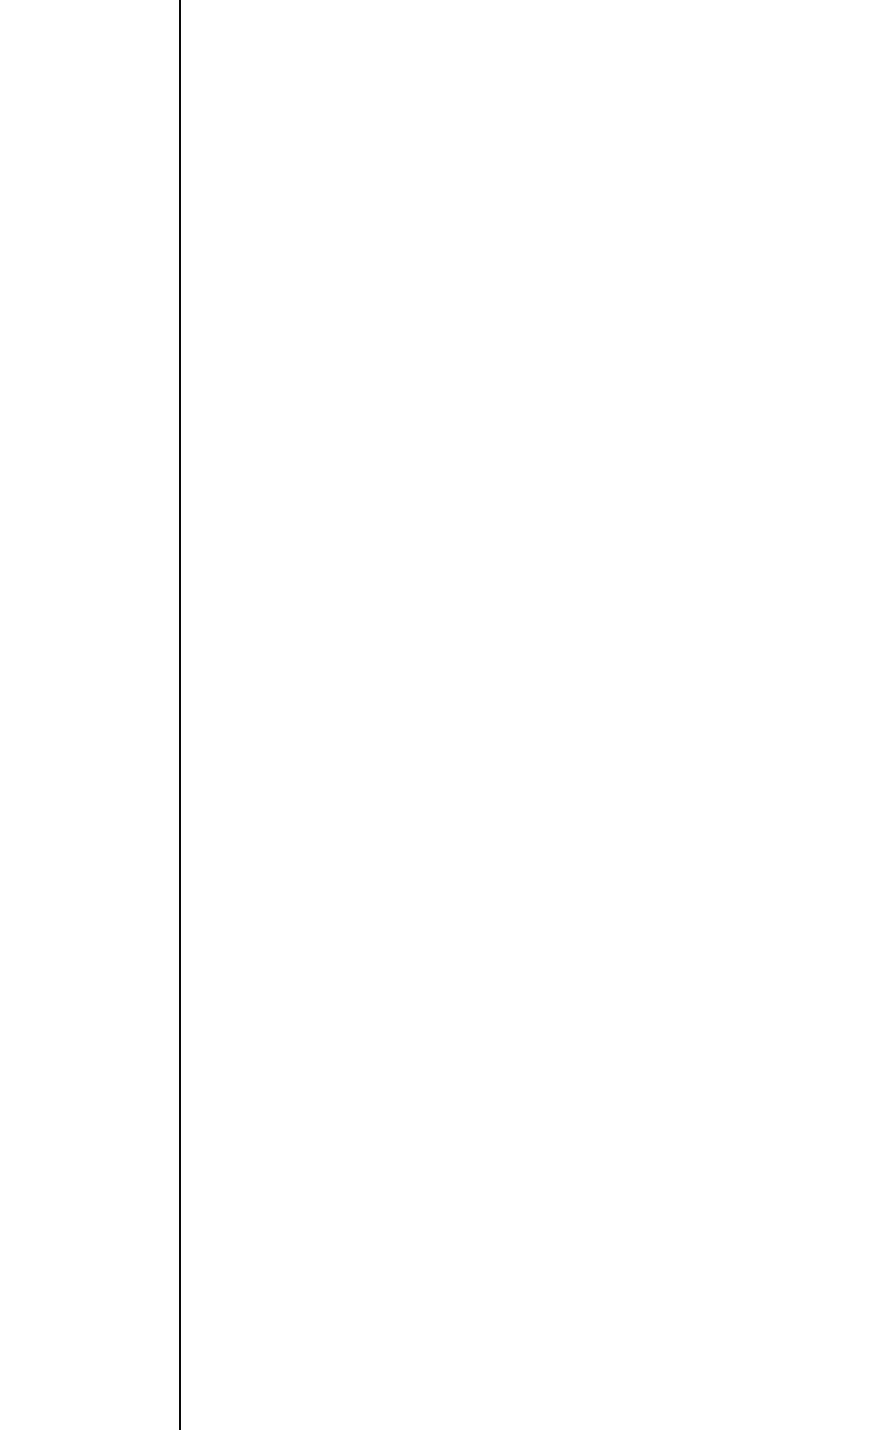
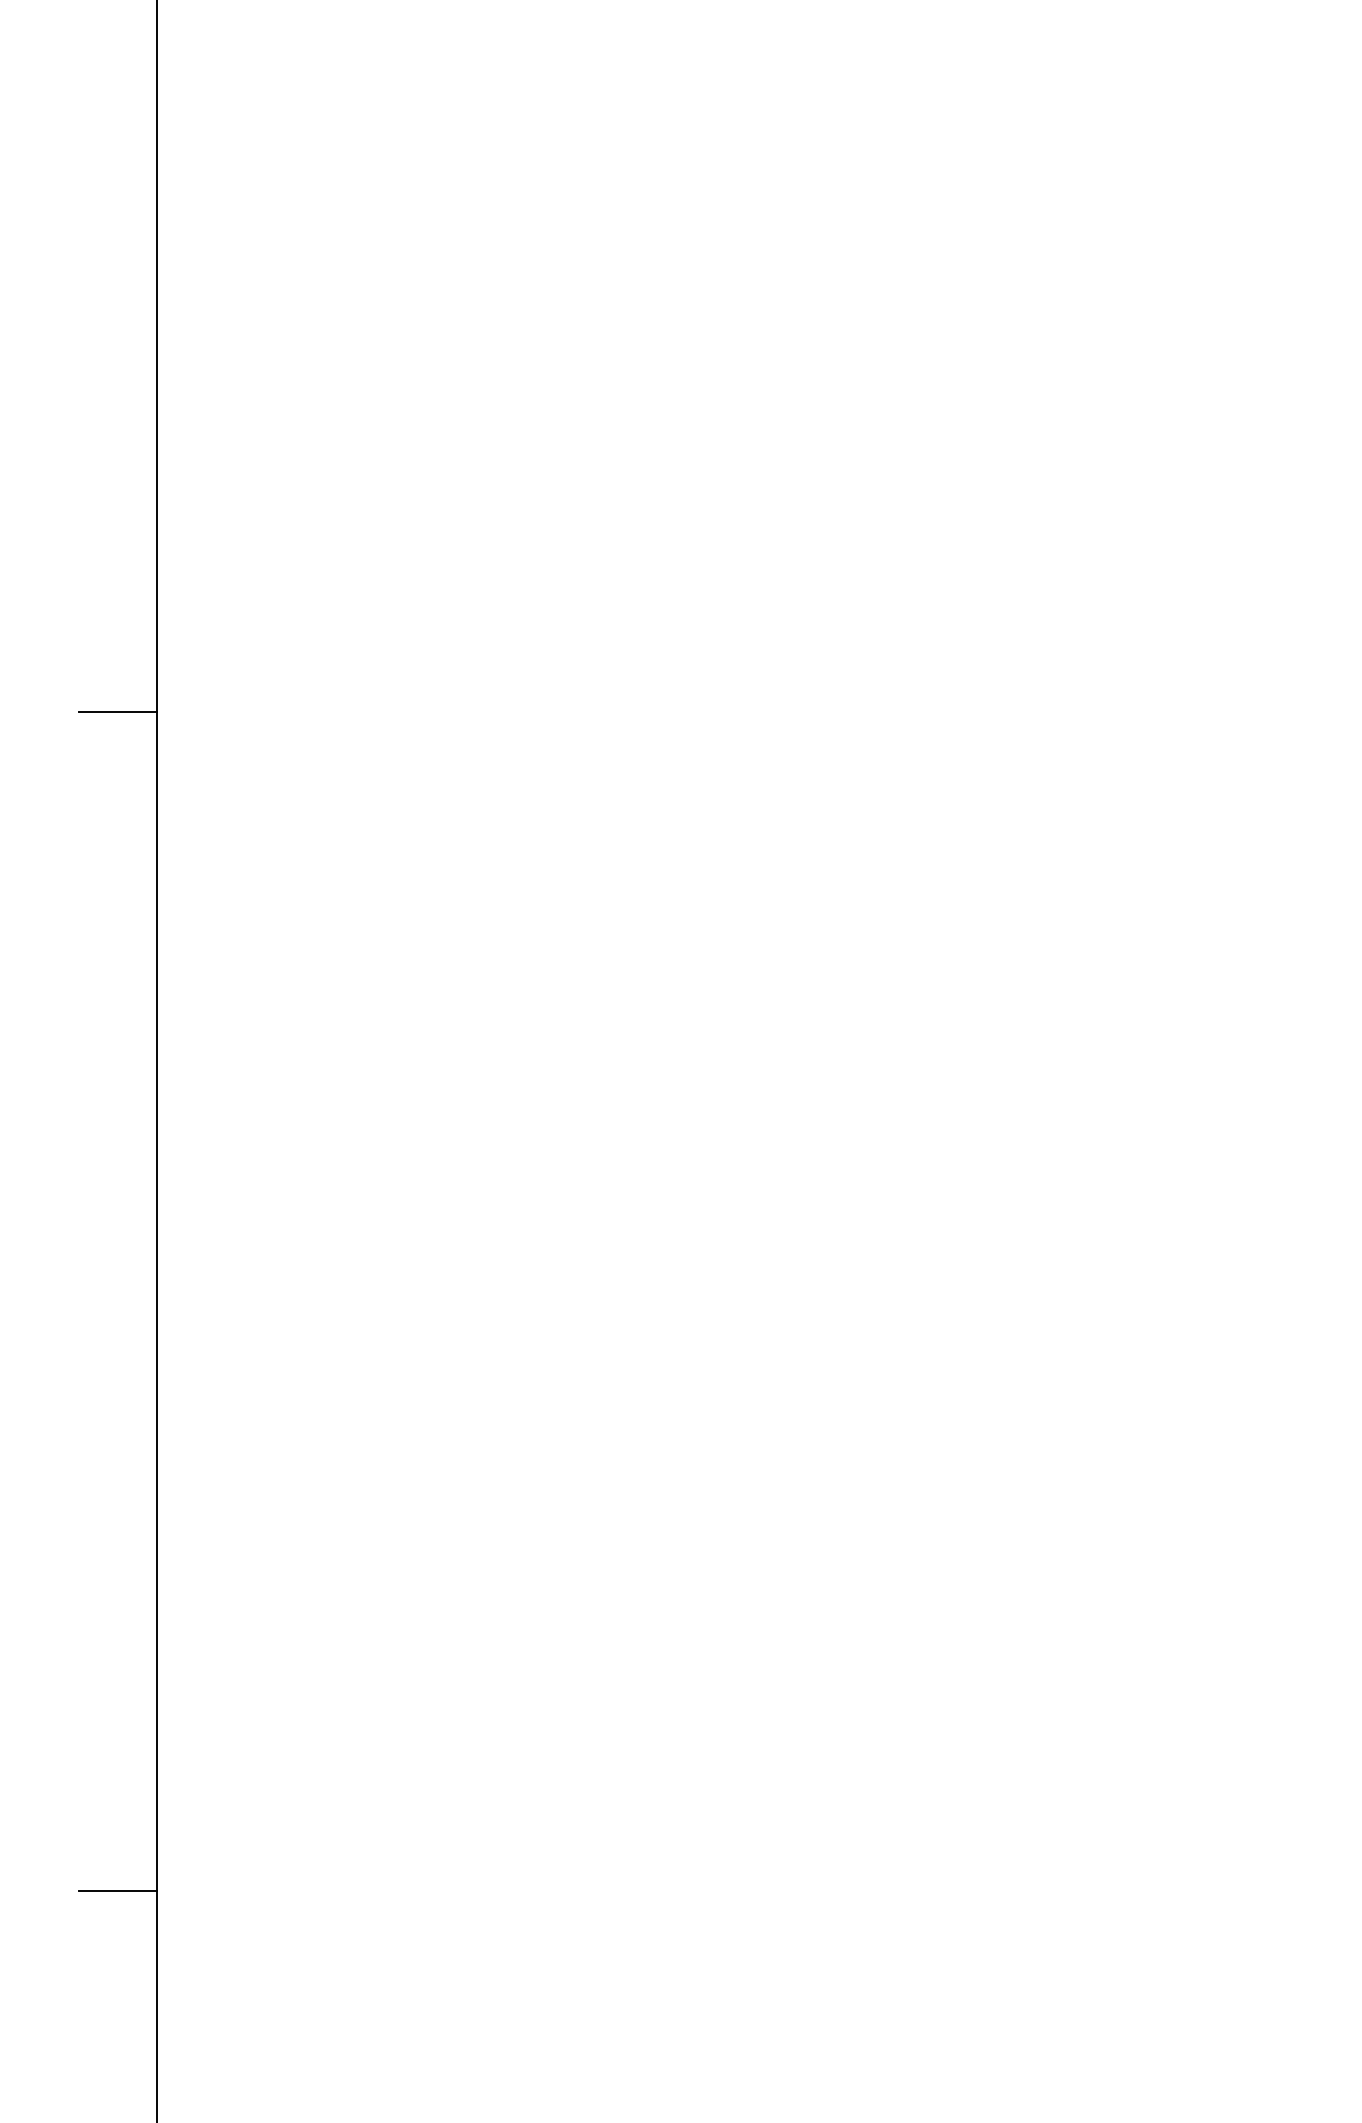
line: (148, 367) -> (117, 711), added
line: (148, 1312) -> (117, 1890), added

